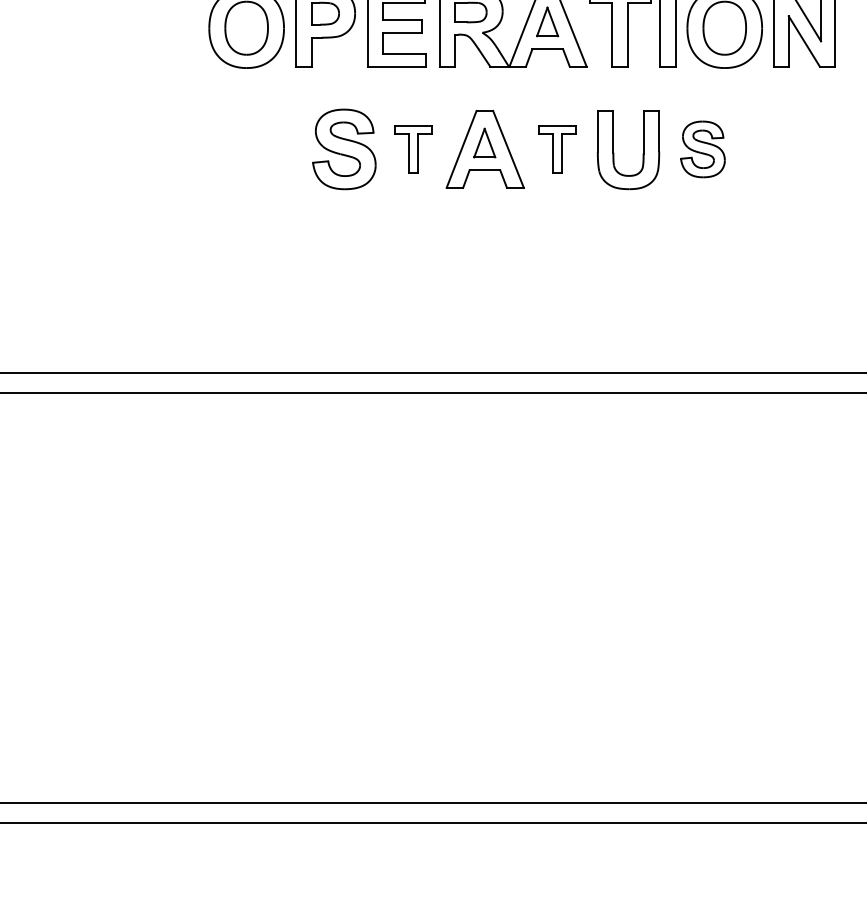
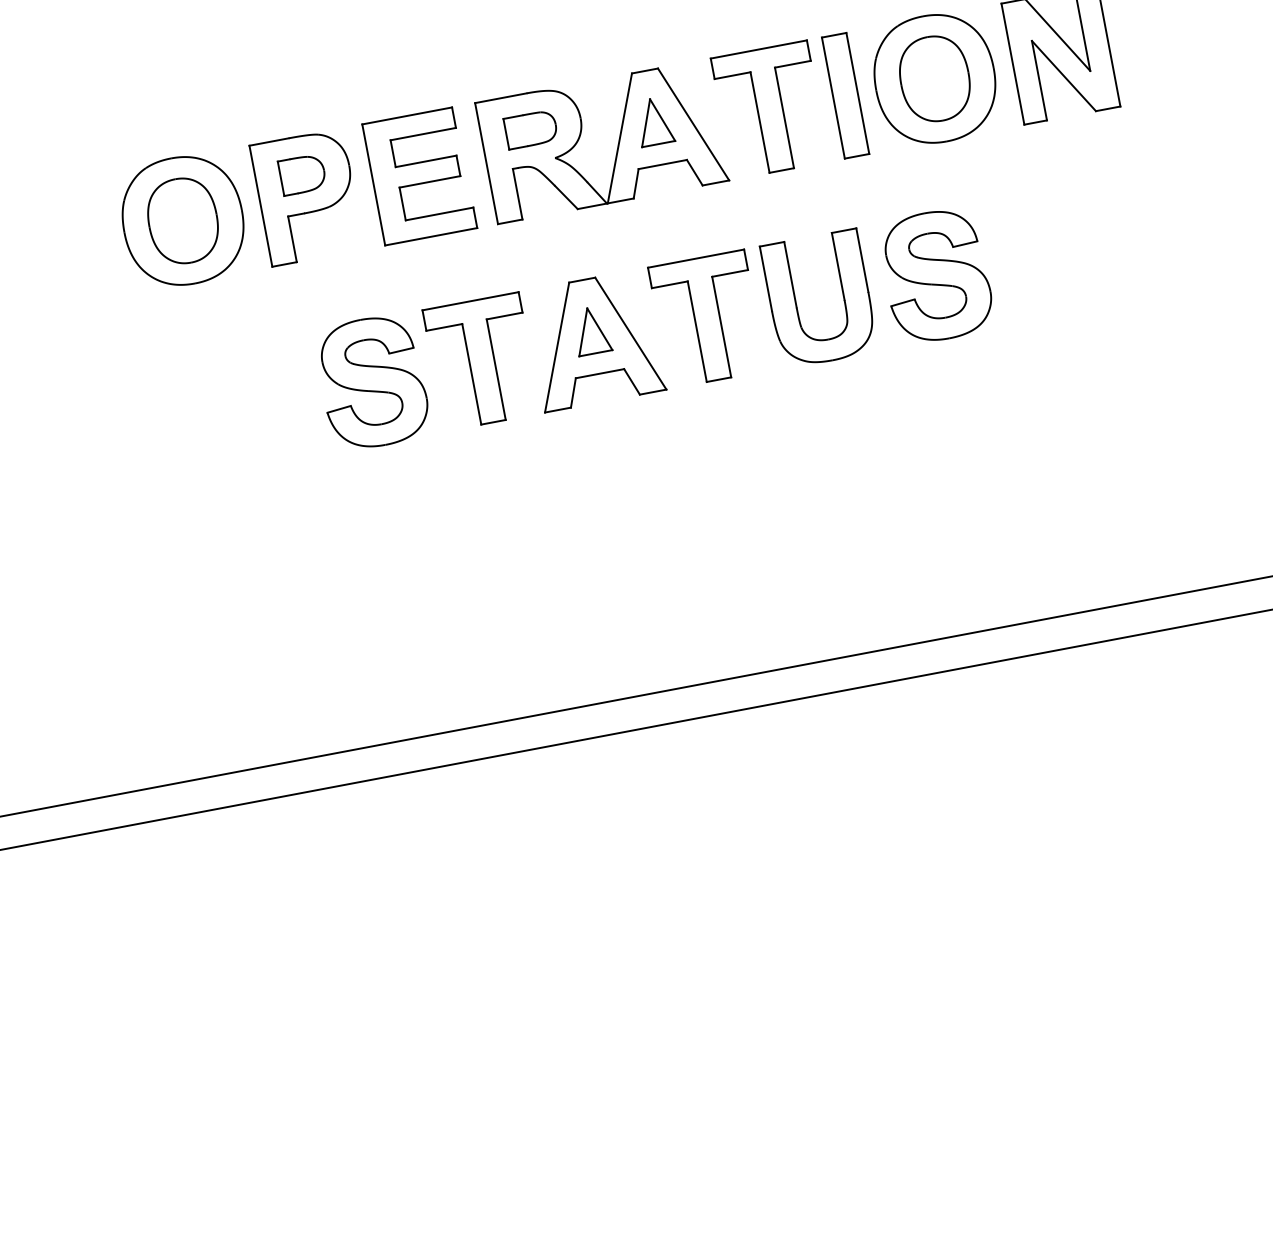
part: (413, 149) -> (481, 362), size x1.67
part: (557, 149) -> (707, 319), size x1.67
part: (702, 149) -> (935, 276), size x1.43

